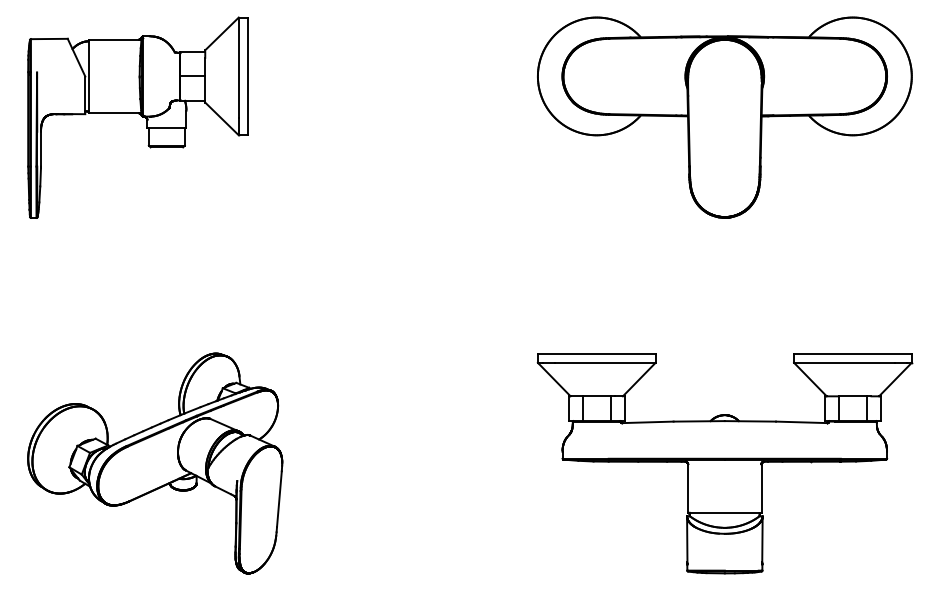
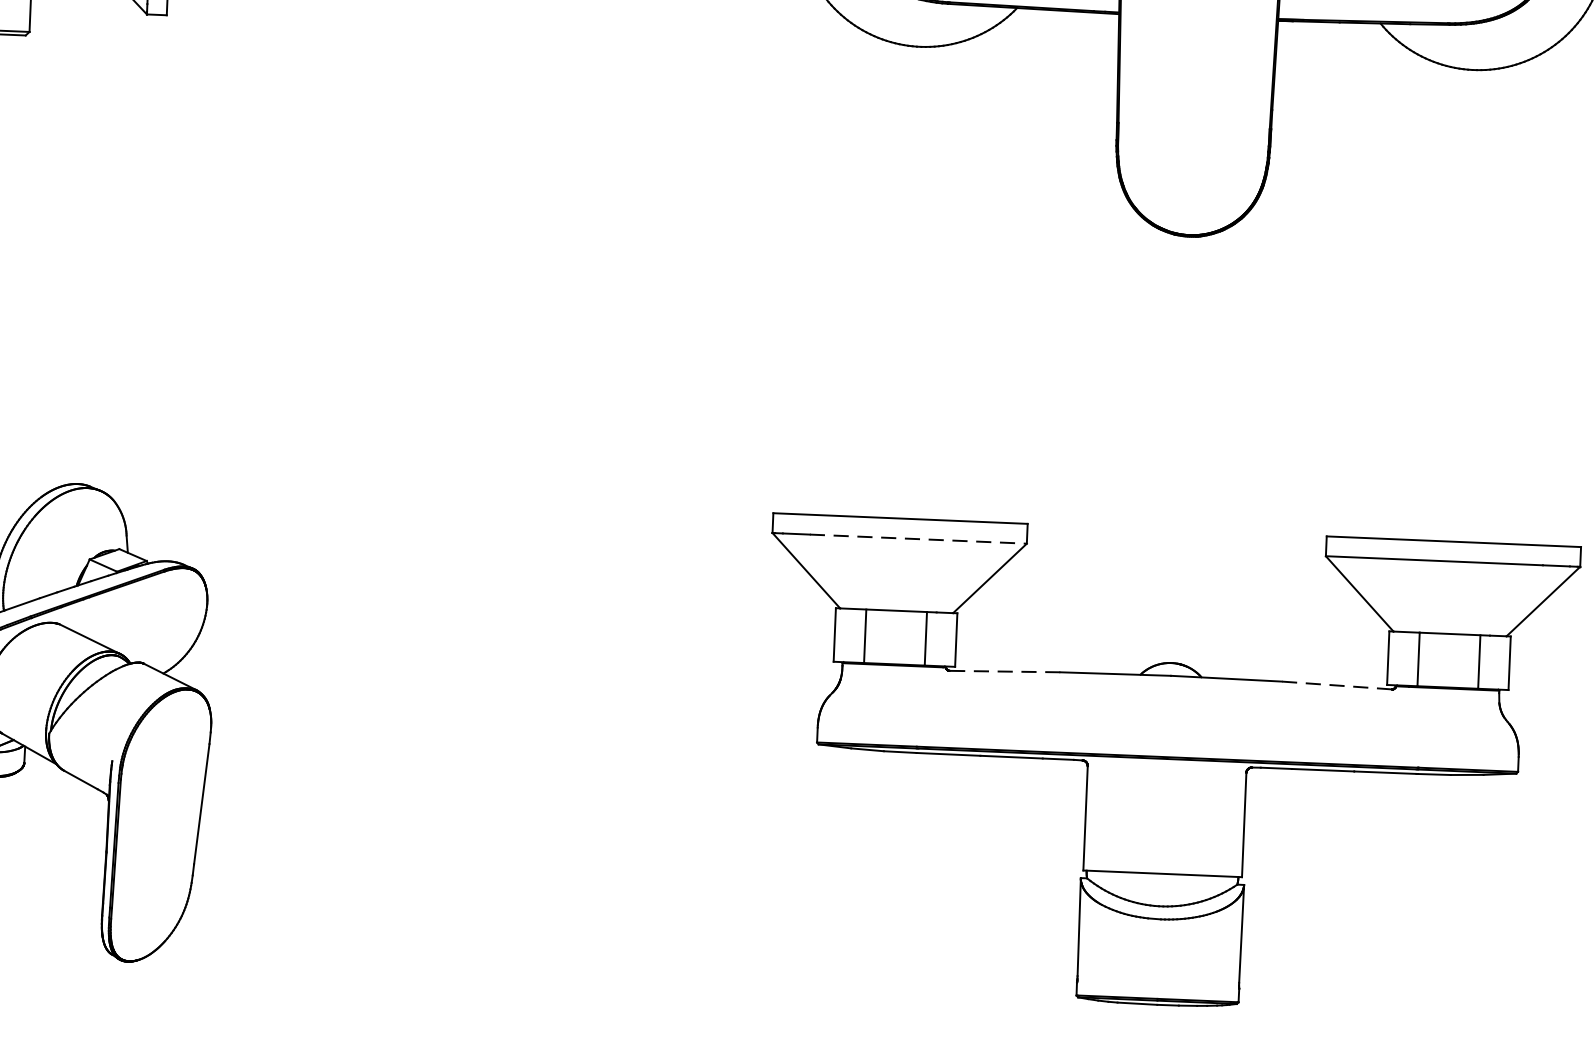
line: (605, 362) -> (918, 538), solid -> dashed
line: (648, 422) -> (1006, 671), solid -> dashed
line: (801, 422) -> (1336, 685), solid -> dashed

